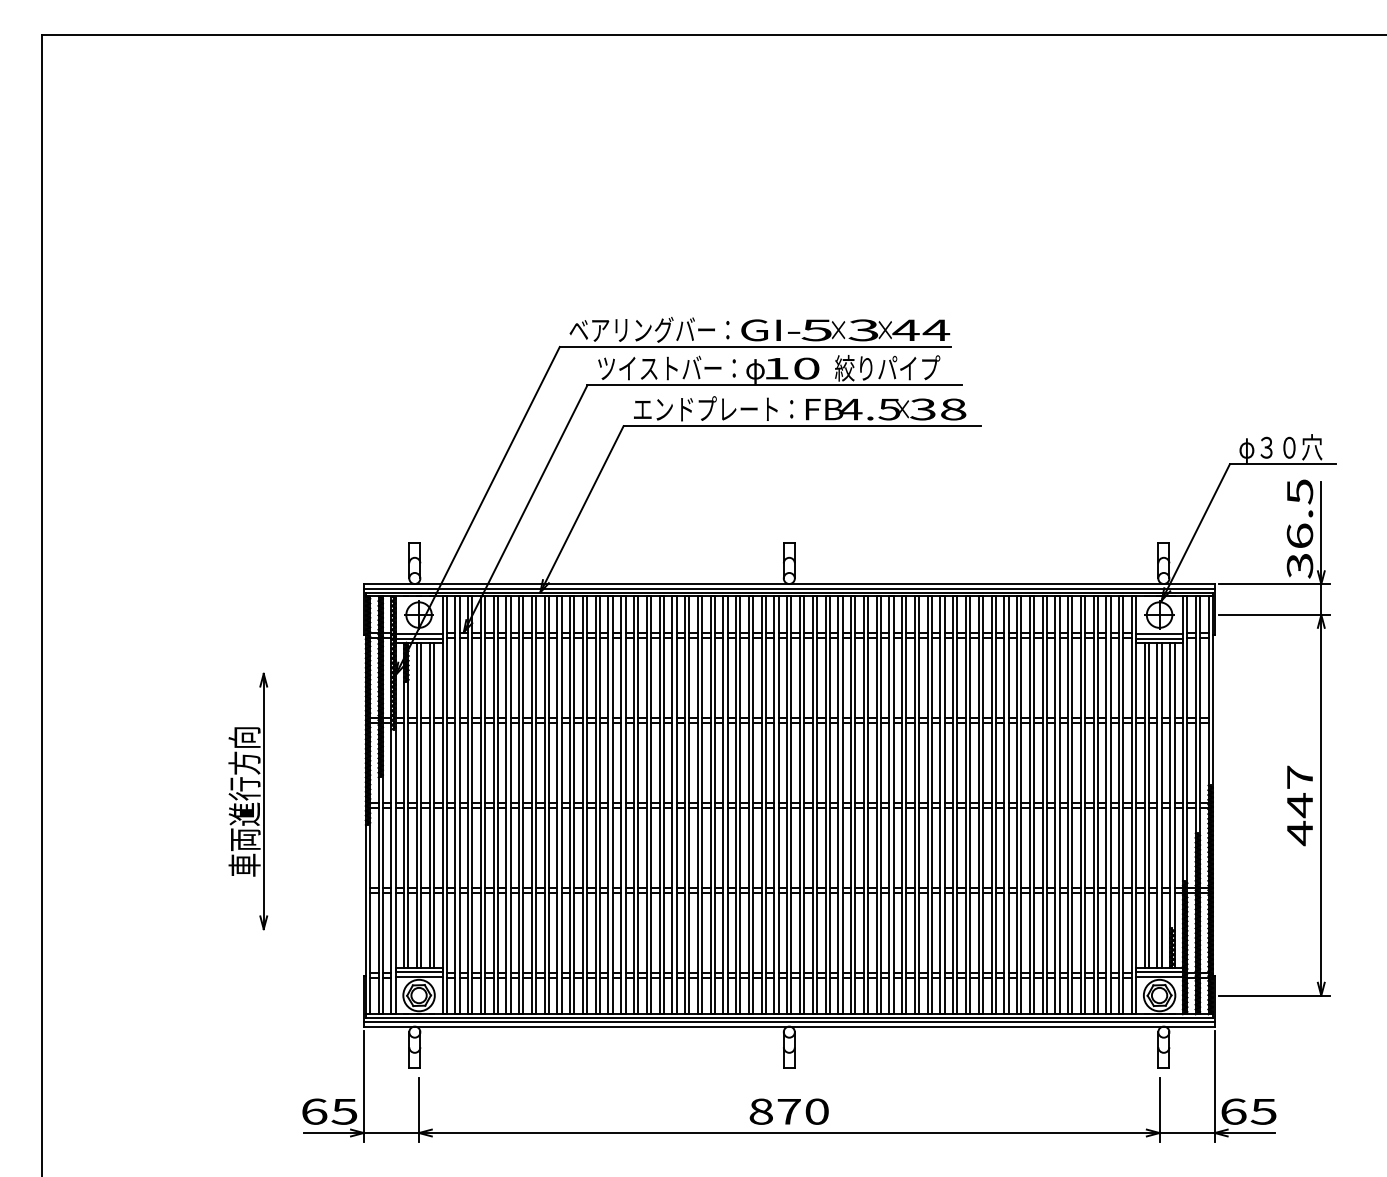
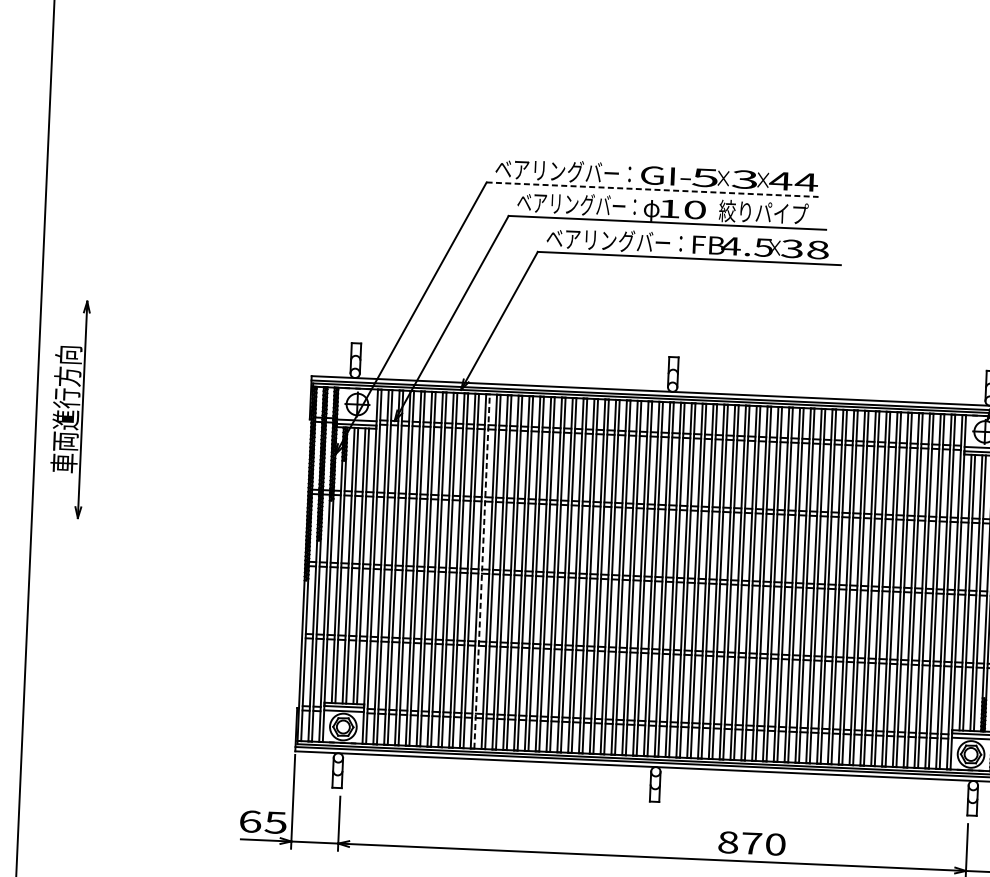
line: (755, 346) -> (652, 189), solid -> dashed
text: (666, 367) -> (576, 203), ツイストバー： -> ベアリングバー：
text: (705, 408) -> (607, 240), エンドプレート： -> ベアリングバー：
part: (248, 801) -> (69, 409), moved
line: (574, 805) -> (482, 571), solid -> dashed
text: (788, 1111) -> (751, 843), moved

